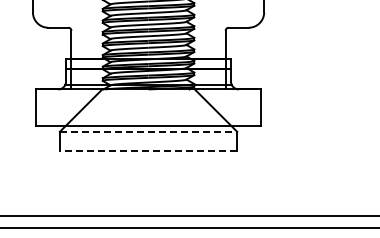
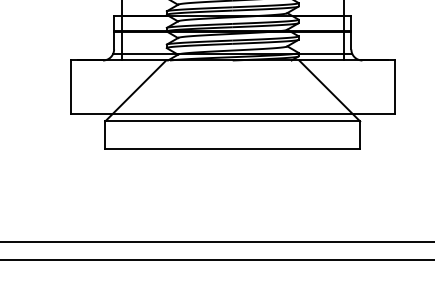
line: (148, 131) -> (232, 120), dashed -> solid
line: (148, 151) -> (232, 149), dashed -> solid

